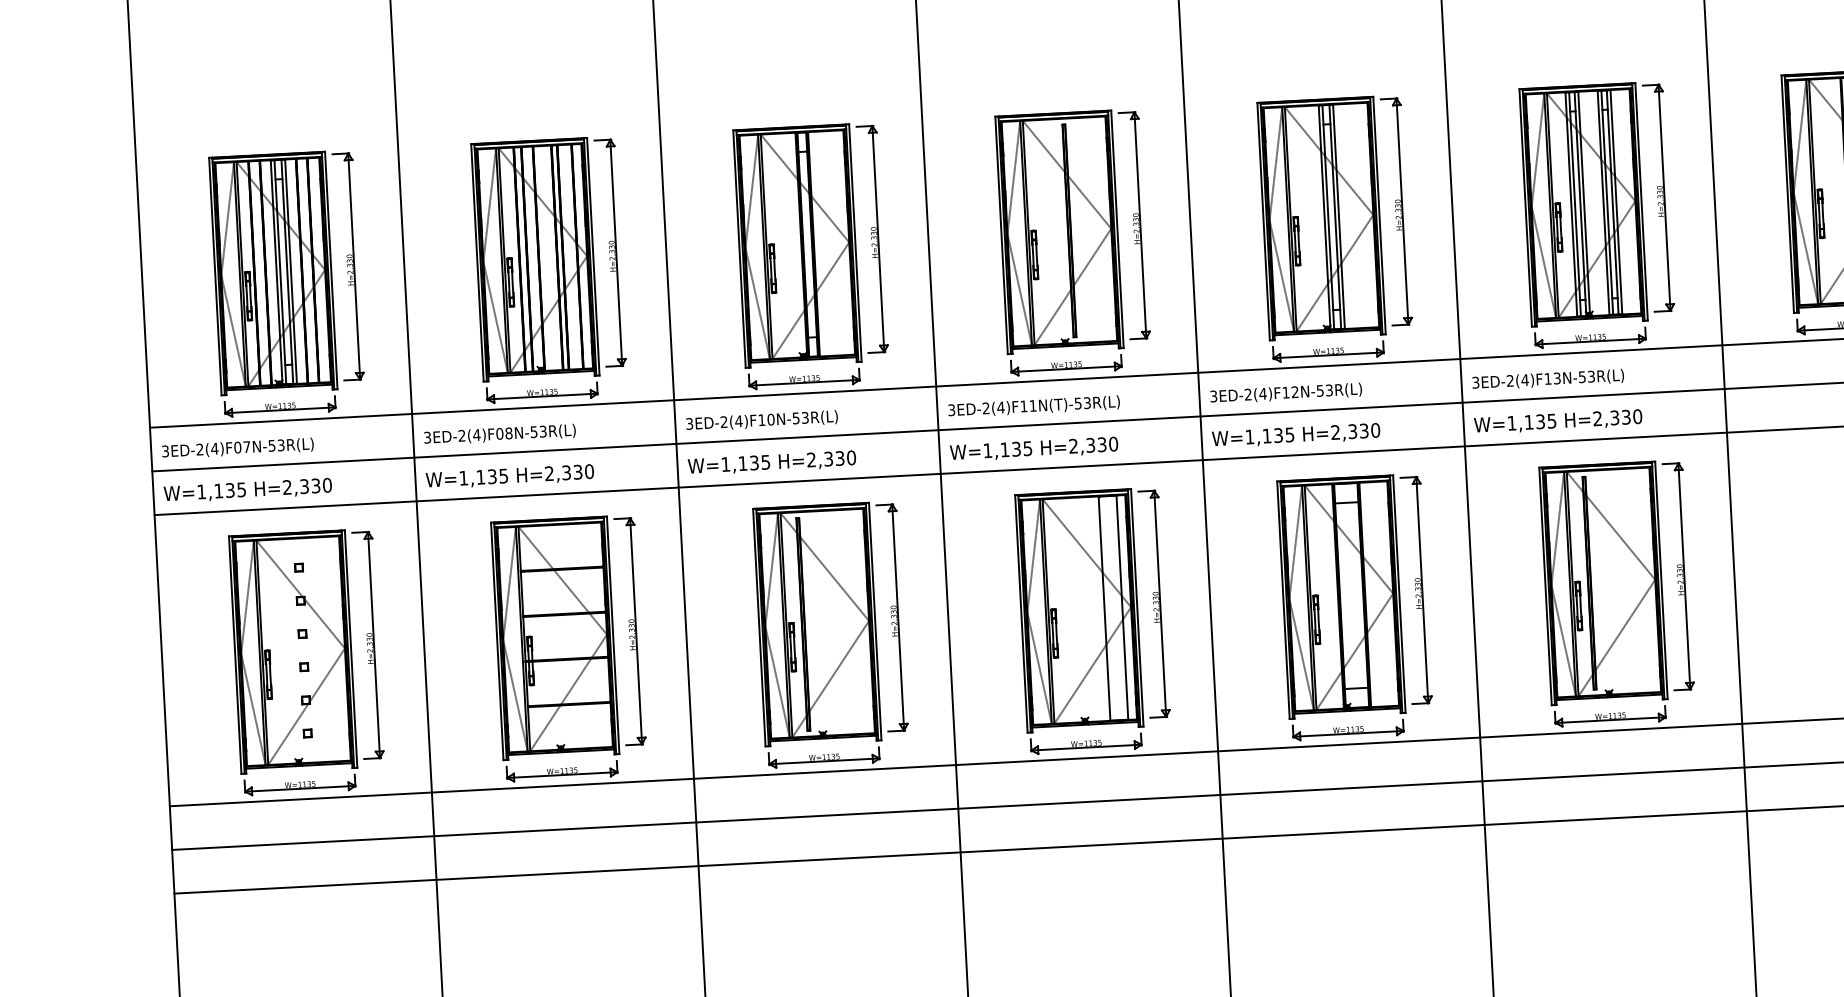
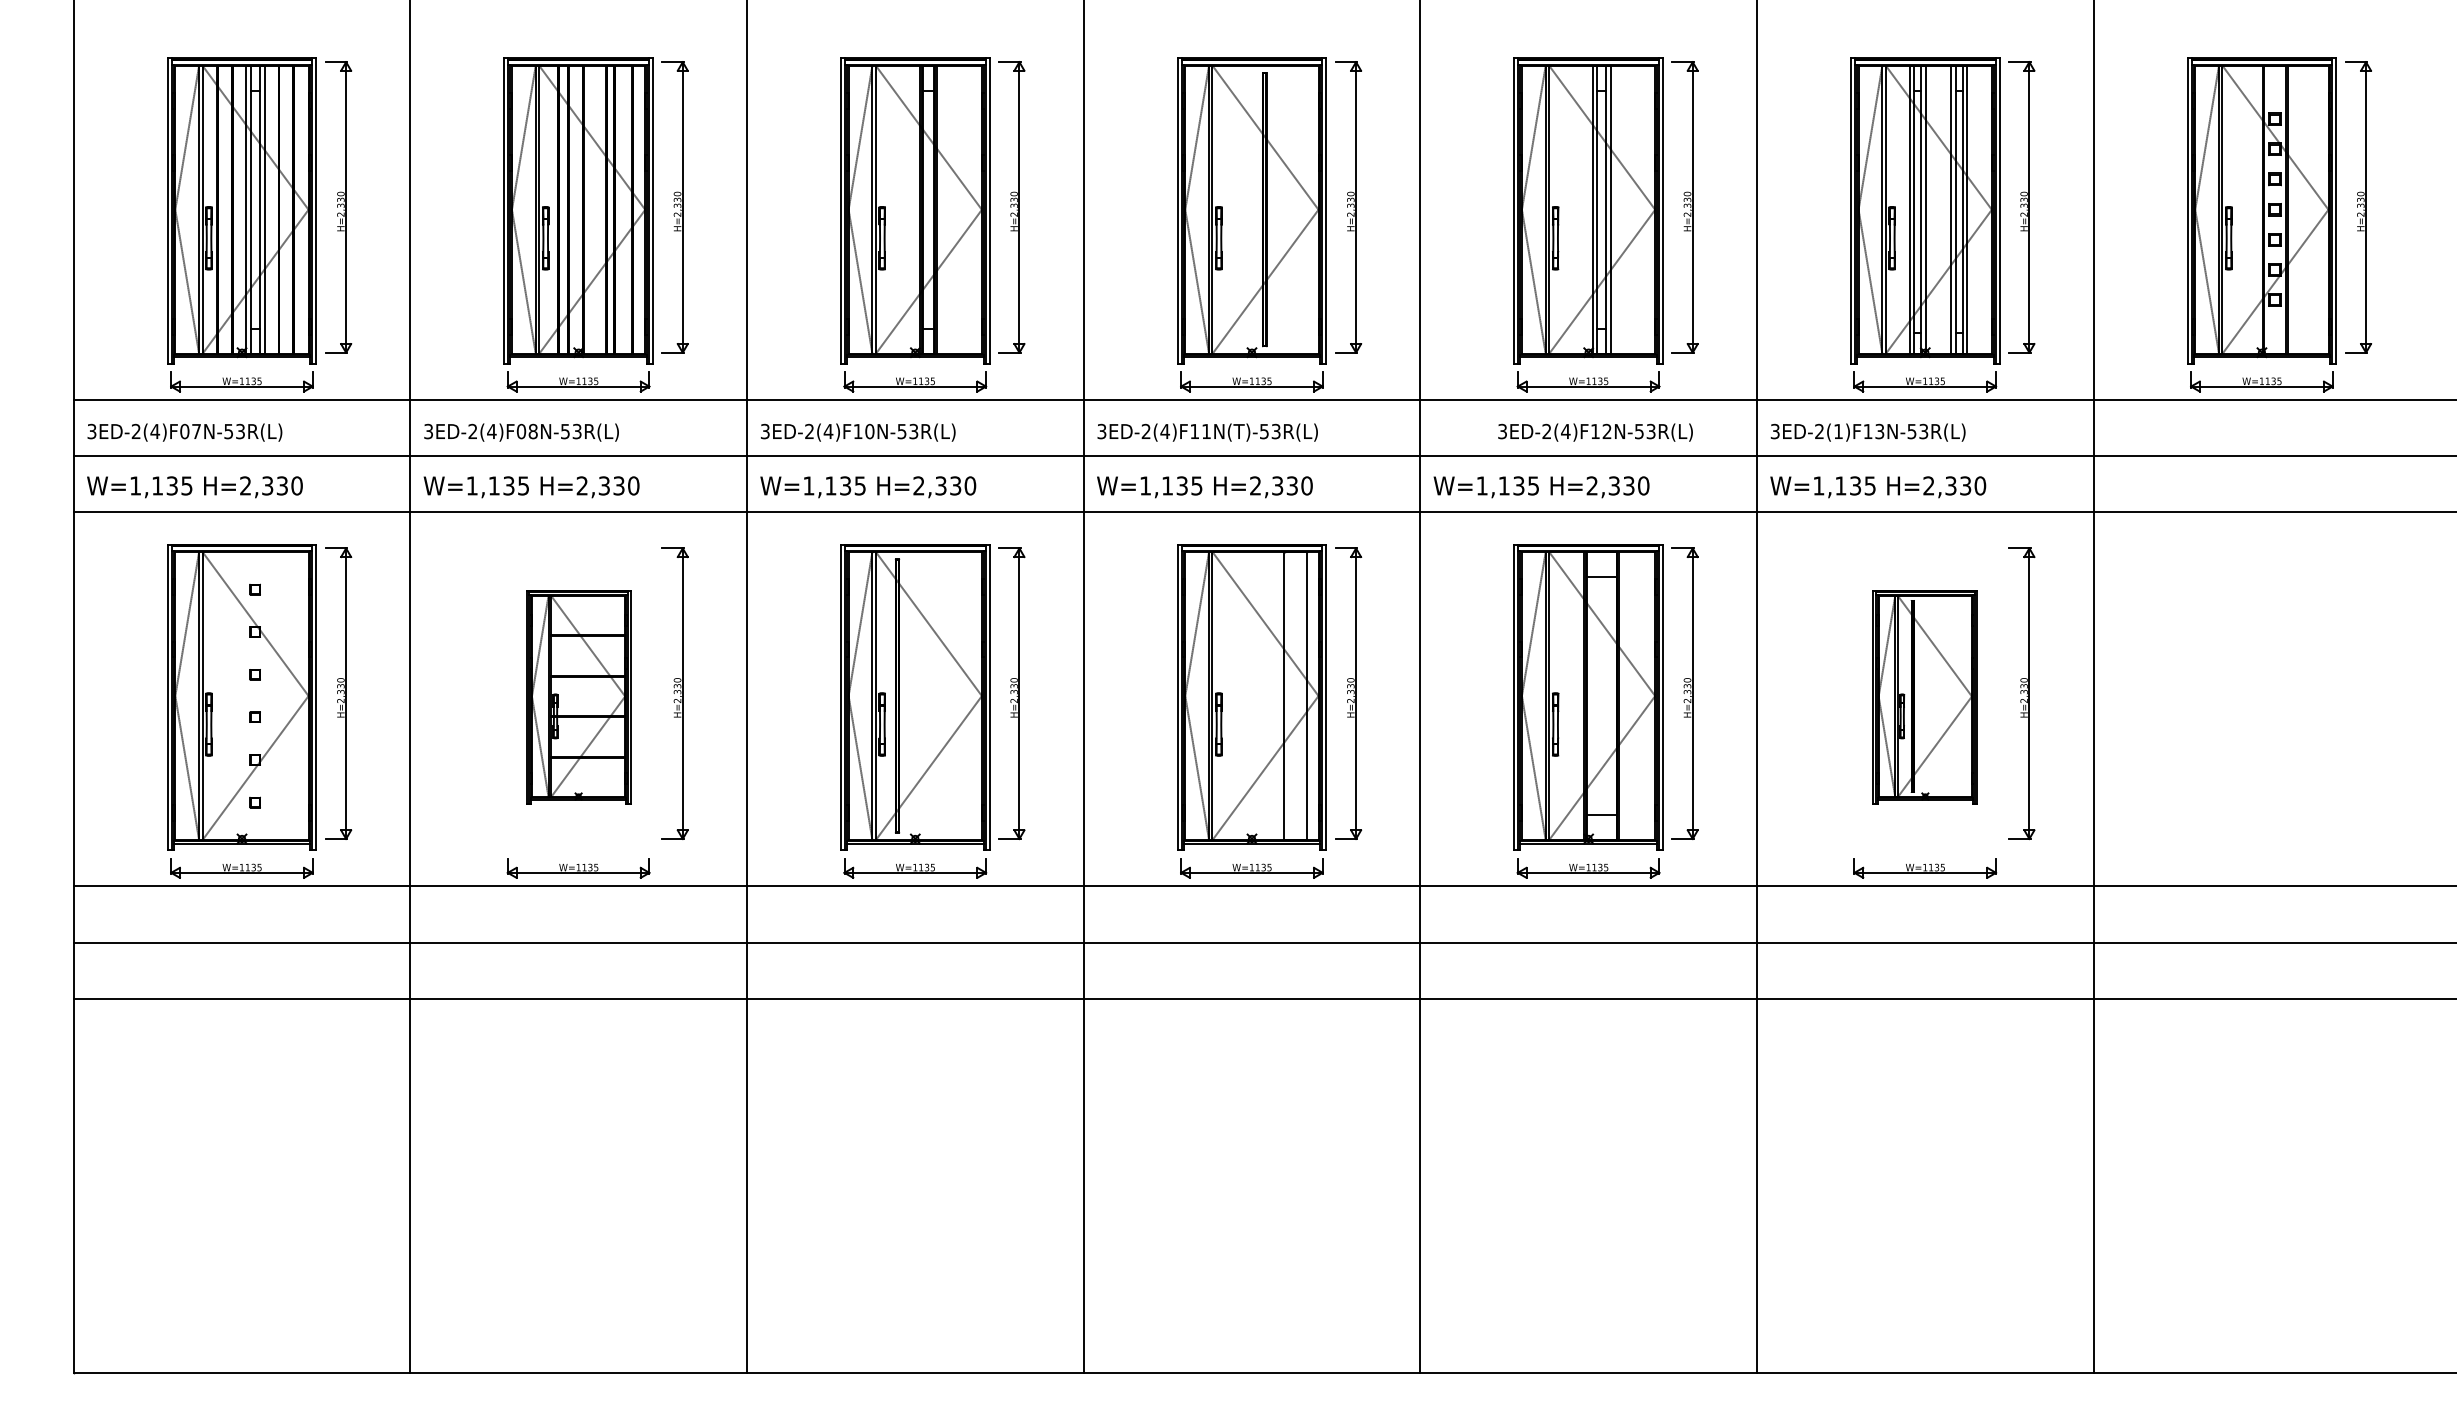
text: (1525, 380) -> (1838, 431), 3ED-2(4)F13N-53R(L) -> 3ED-2(1)F13N-53R(L)
text: (1286, 393) -> (1595, 432), moved
part: (1603, 583) -> (1925, 697), size x0.7
part: (555, 638) -> (578, 697), size x0.7

